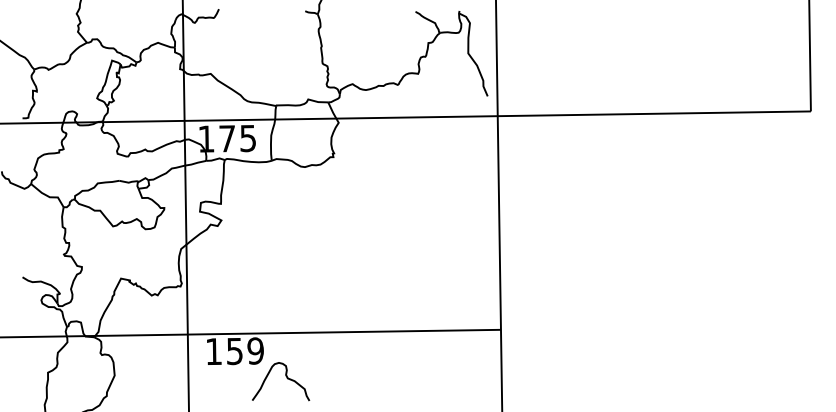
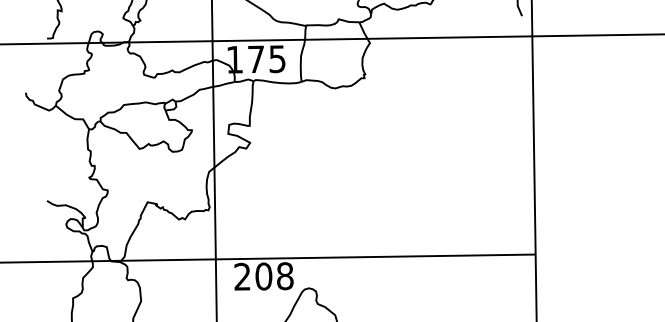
text: (235, 351) -> (264, 276), 159 -> 208

